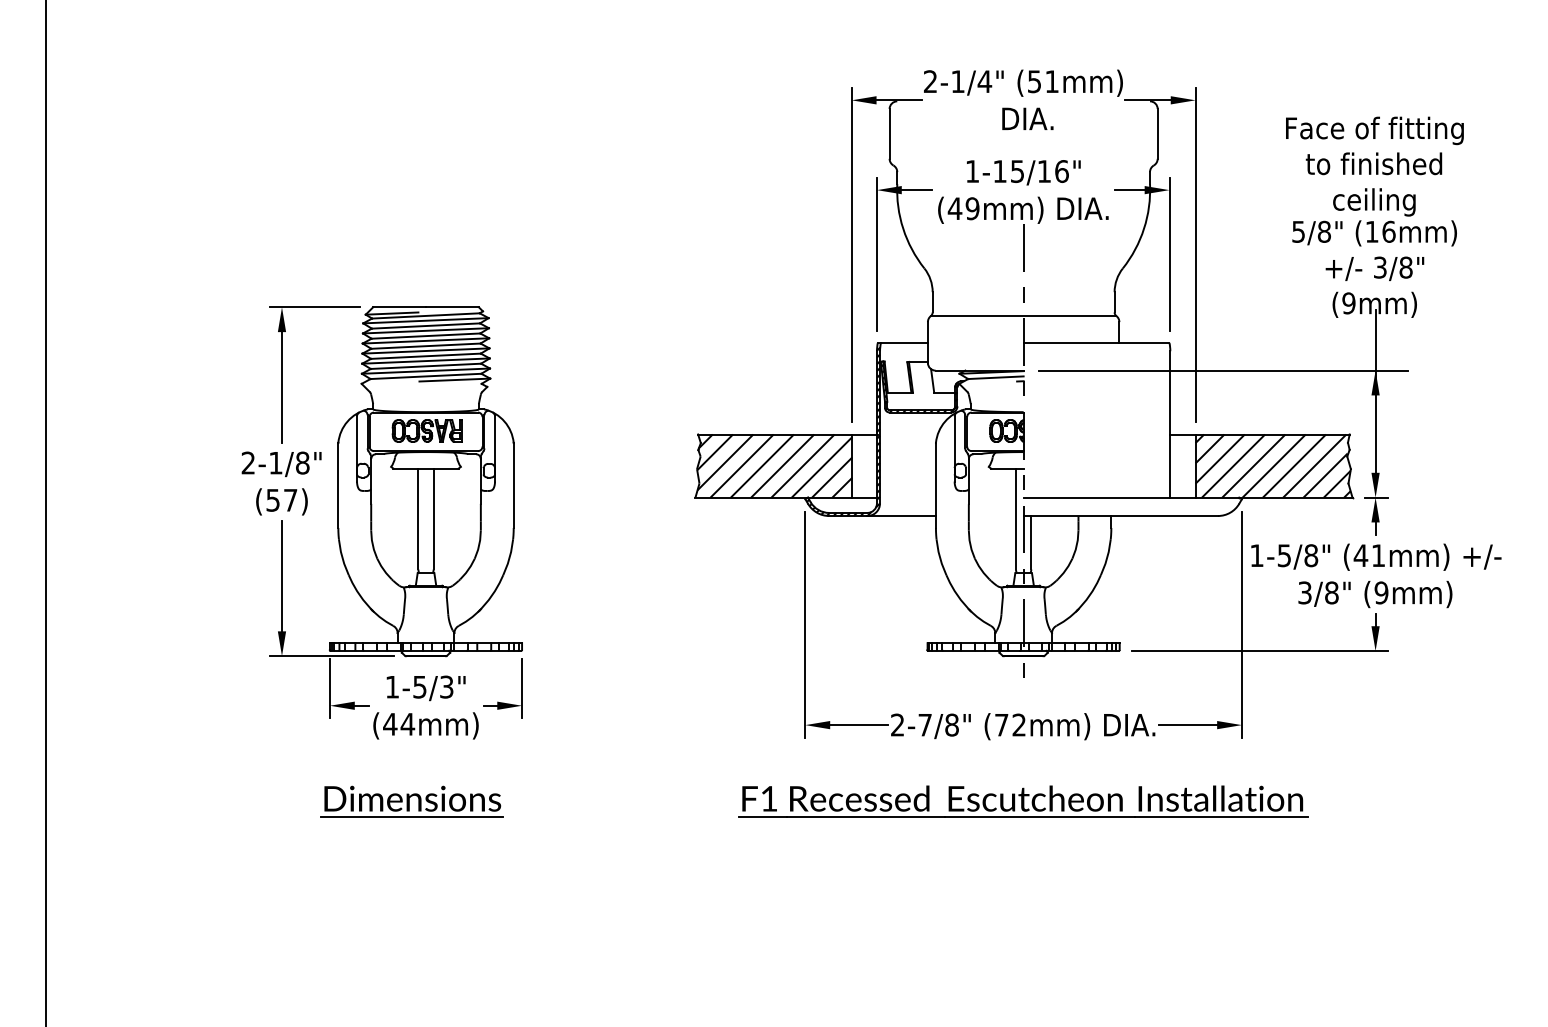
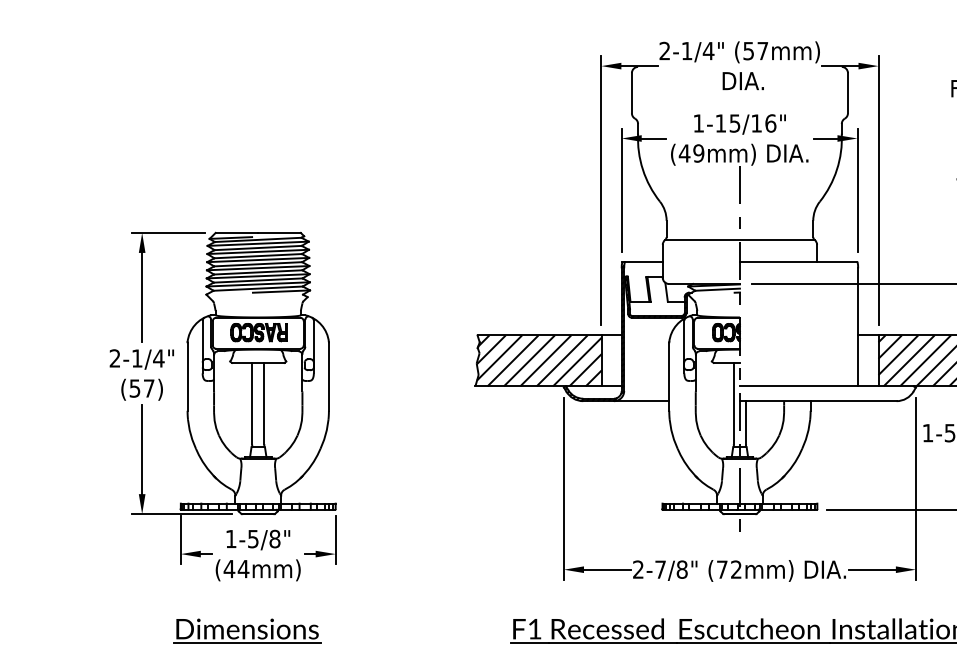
text: (1051, 81) -> (762, 50), (51mm) -> (57mm)
text: (302, 462) -> (158, 358), 2-1/8" -> 2-1/4"
text: (446, 686) -> (274, 538), 1-5/3" -> 1-5/8"

